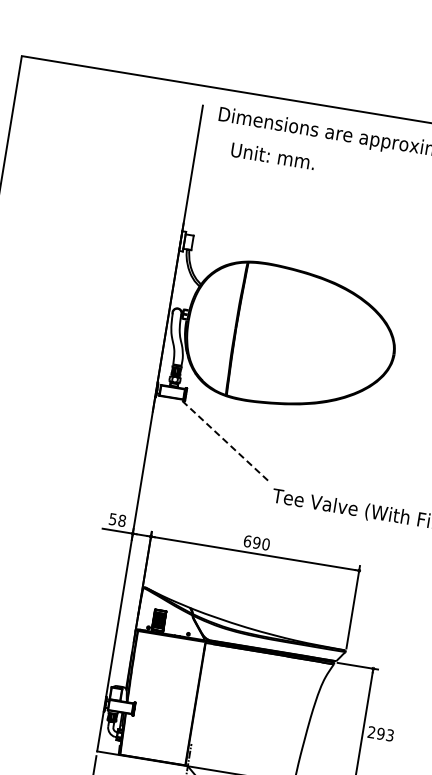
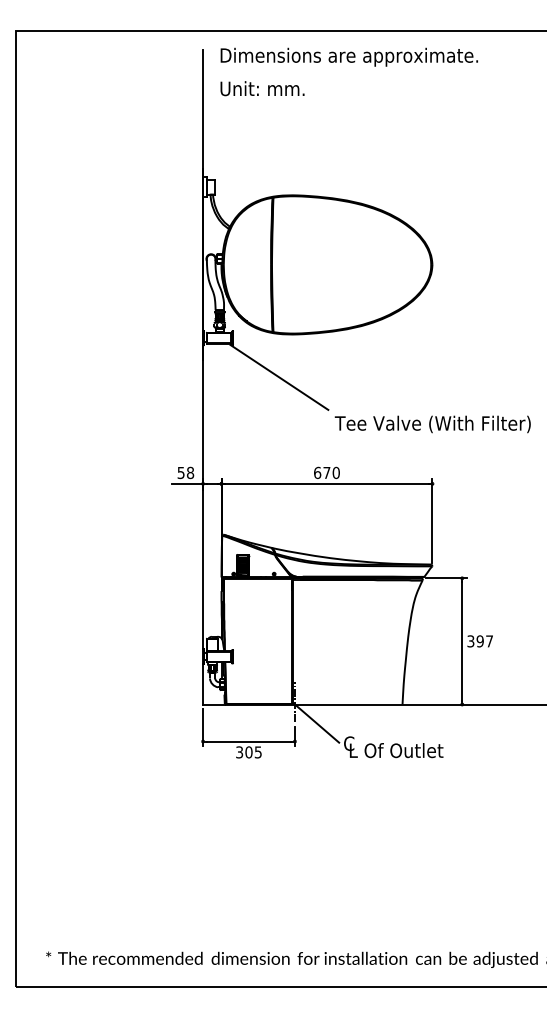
text: (273, 156) -> (262, 88), moved
line: (225, 441) -> (279, 377), dashed -> solid
text: (256, 542) -> (326, 472), 690 -> 670
text: (380, 733) -> (479, 641), 293 -> 397

